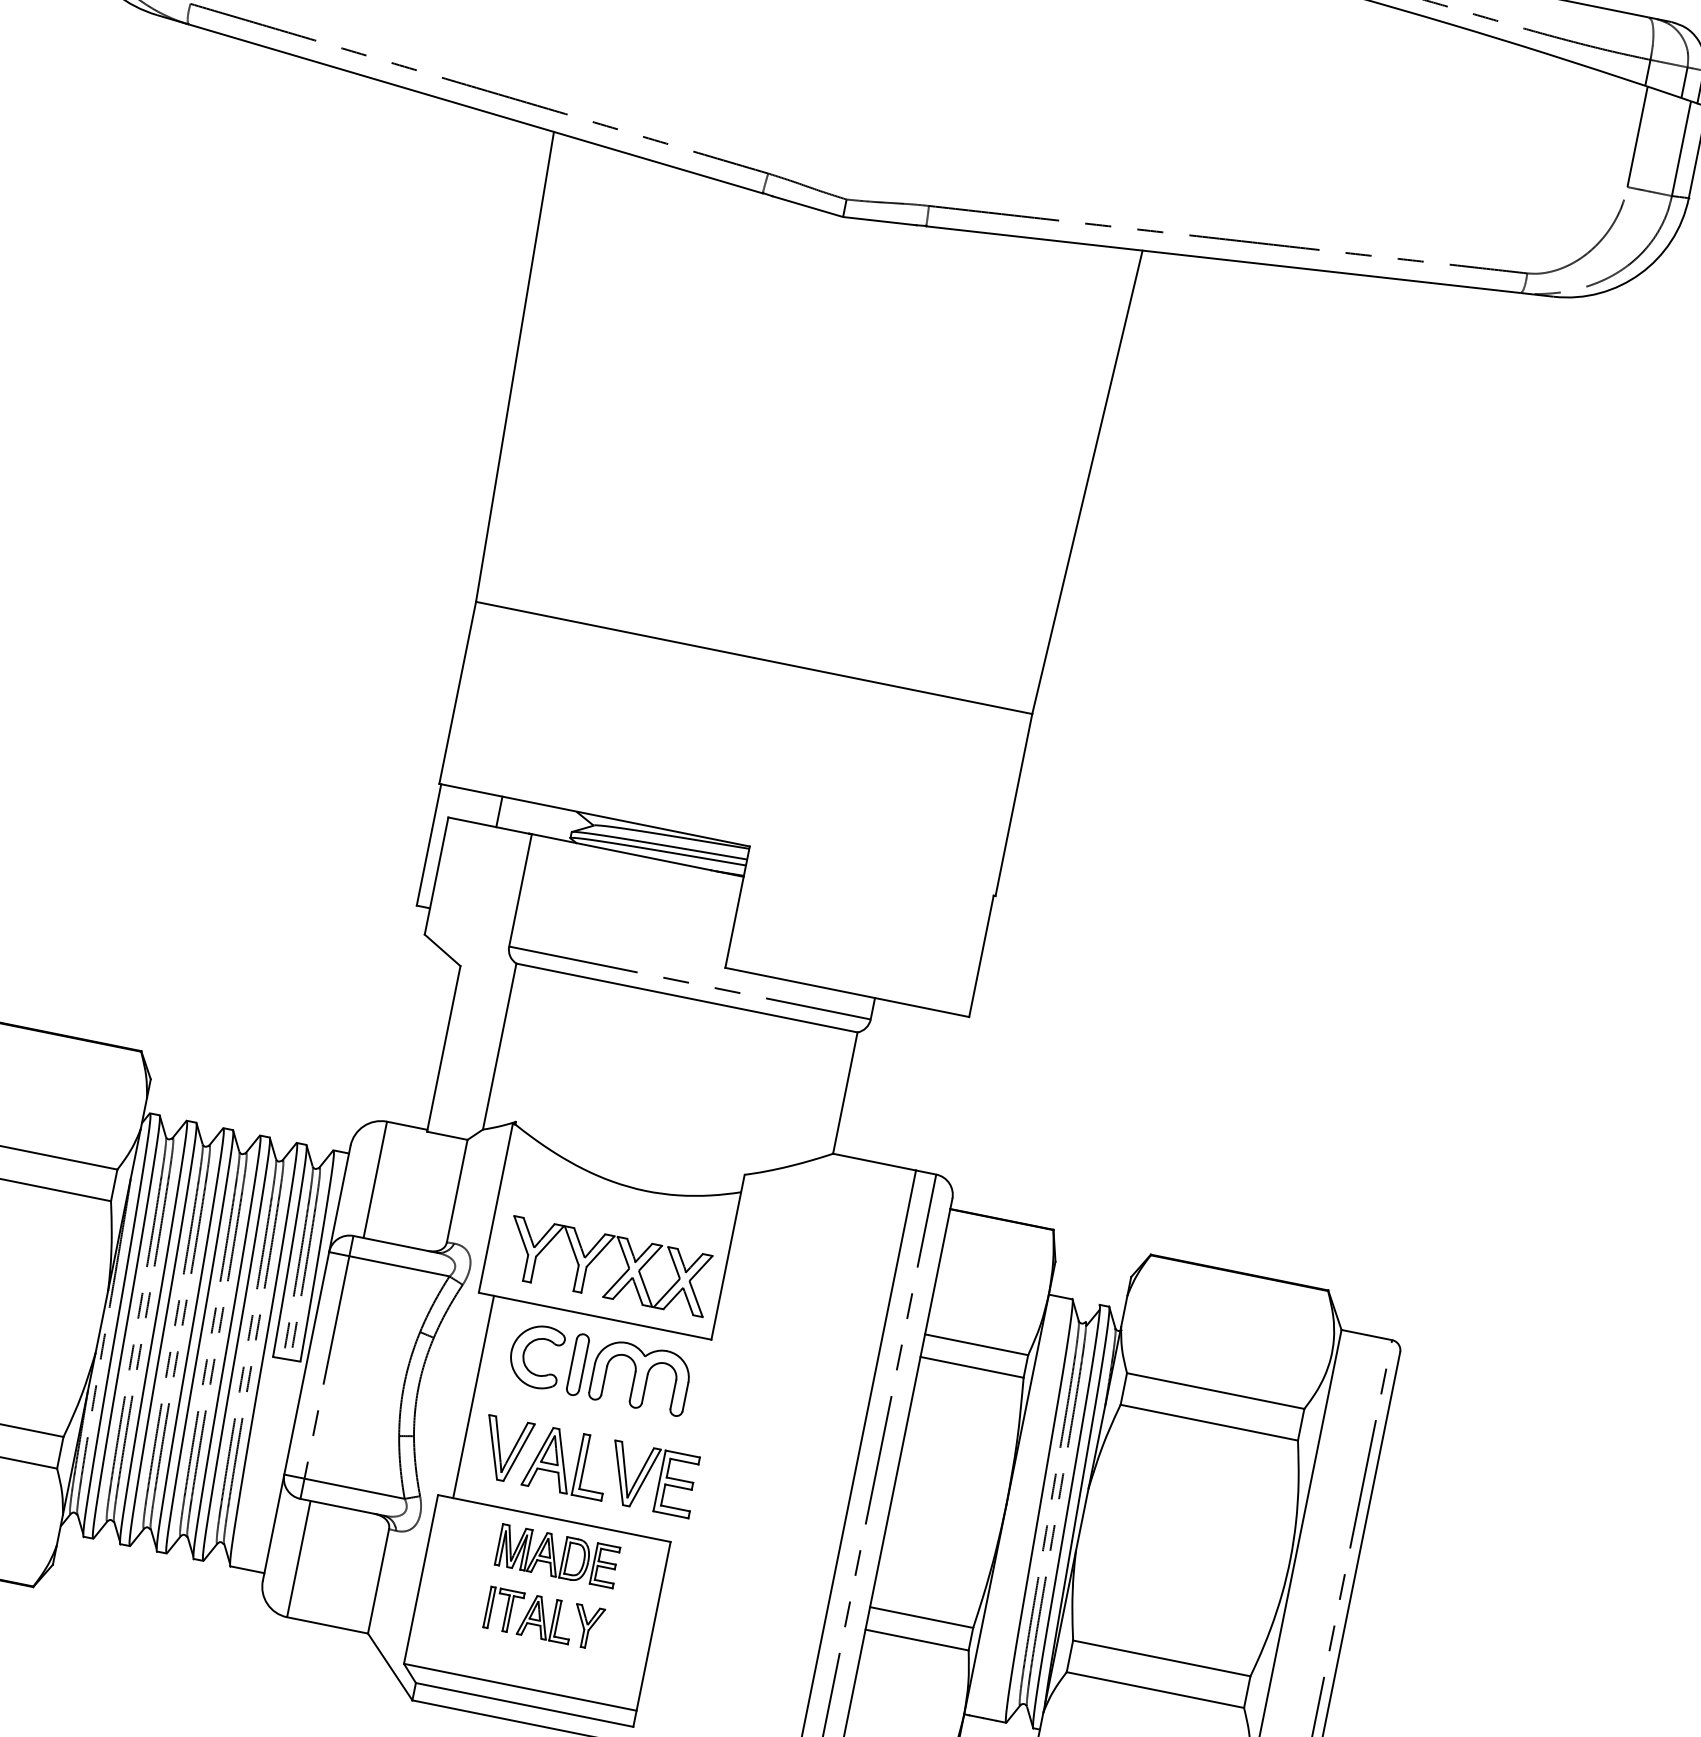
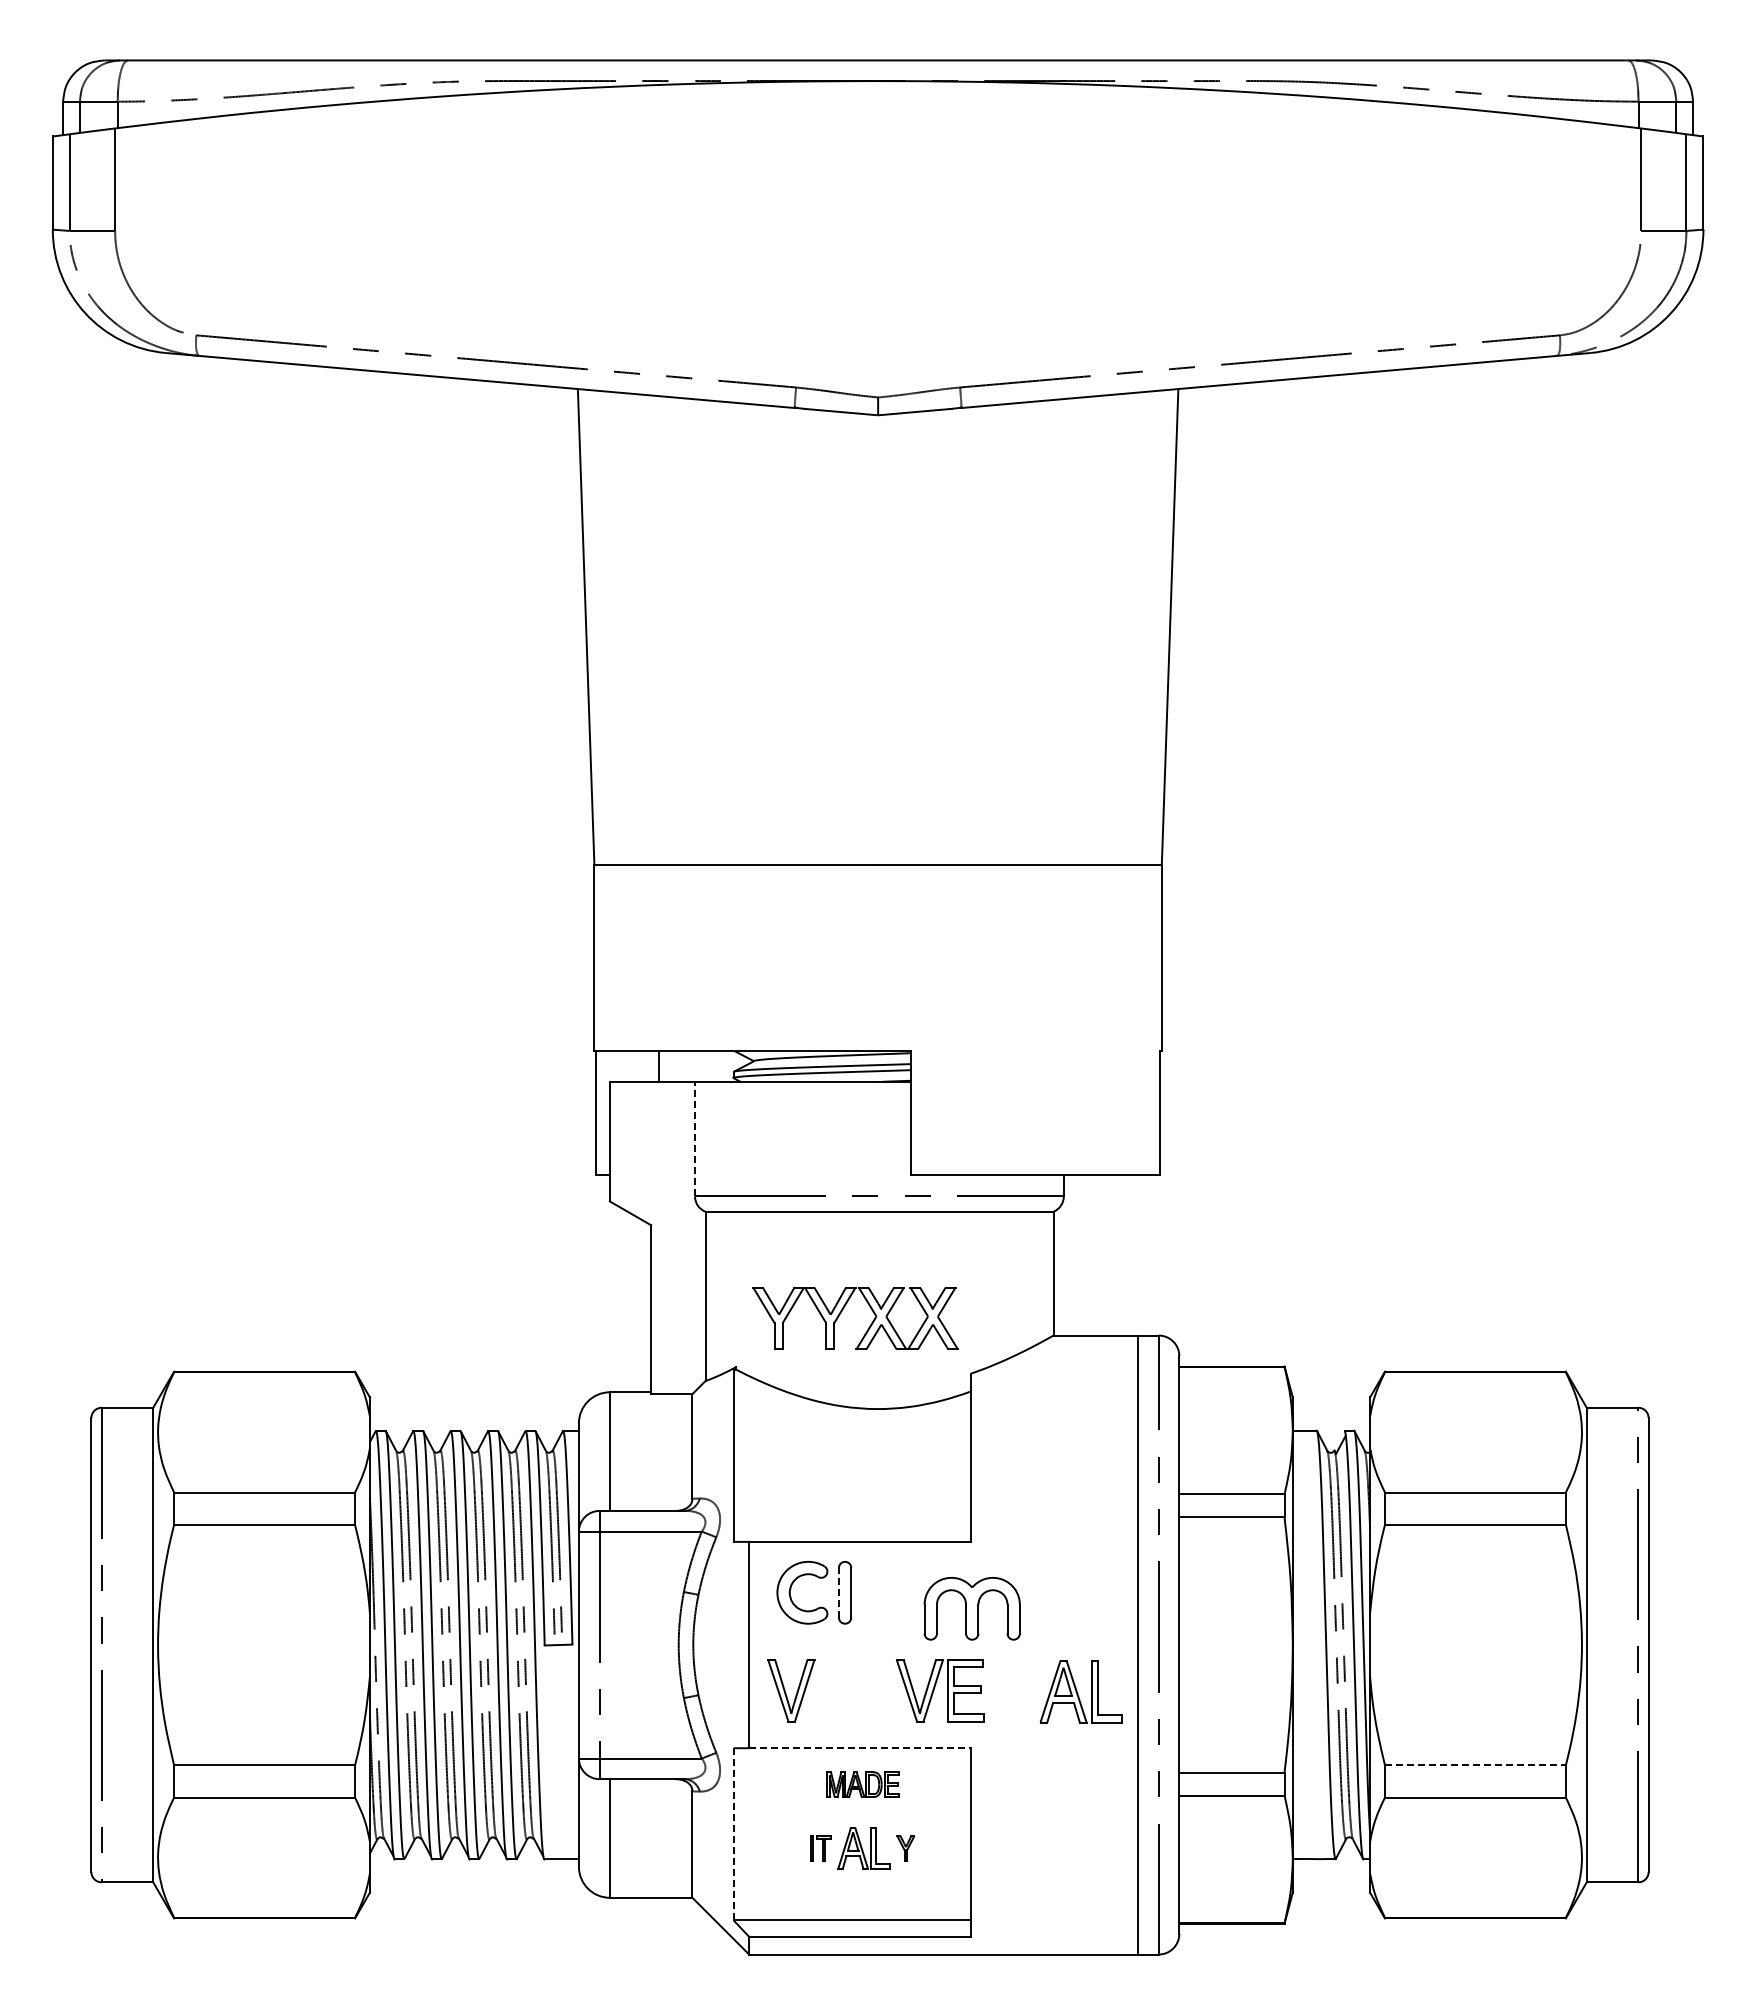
line: (521, 889) -> (695, 1138), solid -> dashed
part: (597, 1257) -> (842, 1311), moved
line: (571, 1363) -> (838, 1592), solid -> dashed
part: (640, 1376) -> (971, 1608), moved
part: (566, 1462) -> (1080, 1691), moved
line: (562, 1520) -> (860, 1748), solid -> dashed
part: (557, 1556) -> (862, 1784), size x0.6
line: (421, 1578) -> (733, 1833), solid -> dashed
part: (503, 1610) -> (820, 1848), size x0.6
part: (586, 1627) -> (905, 1848), size x0.6
line: (1161, 1658) -> (1475, 1765), solid -> dashed

